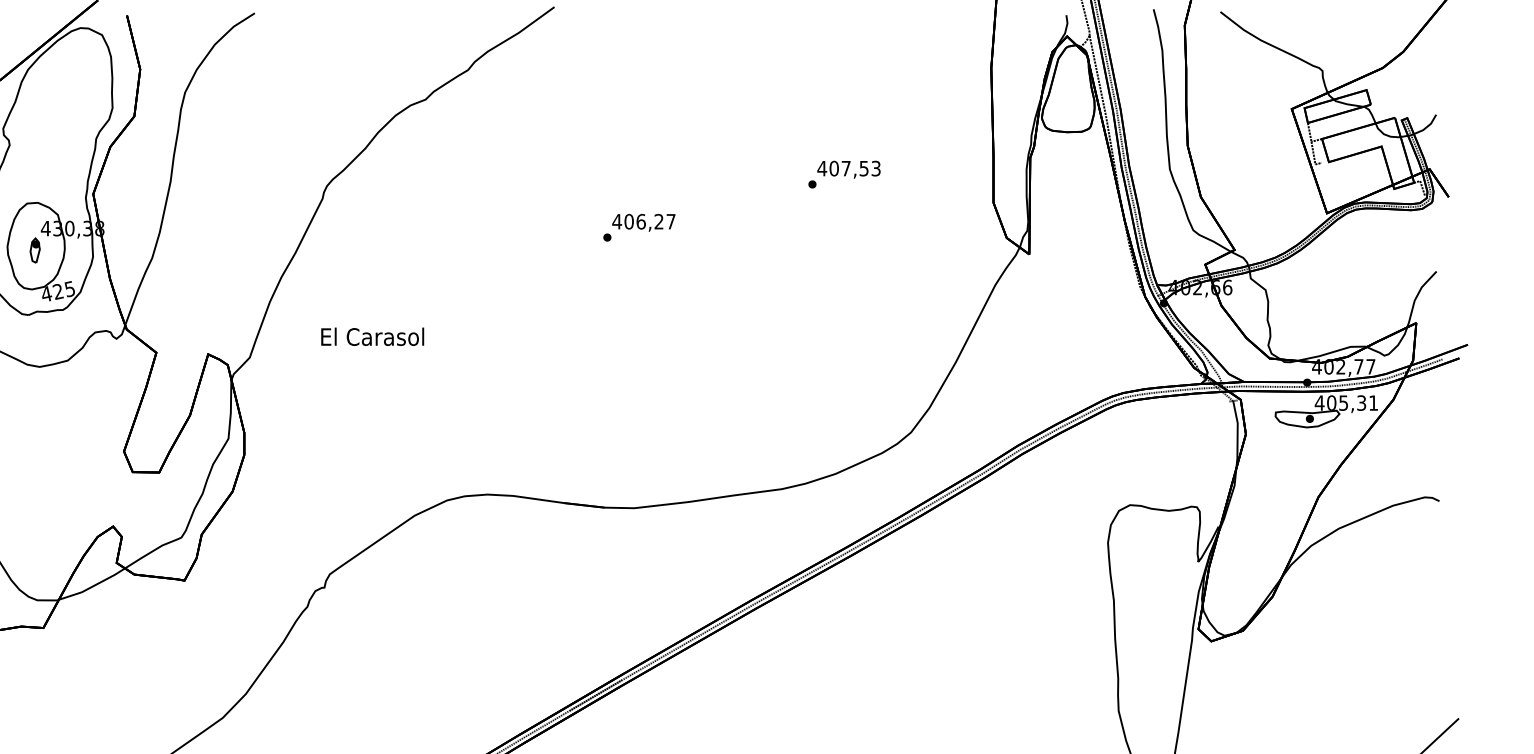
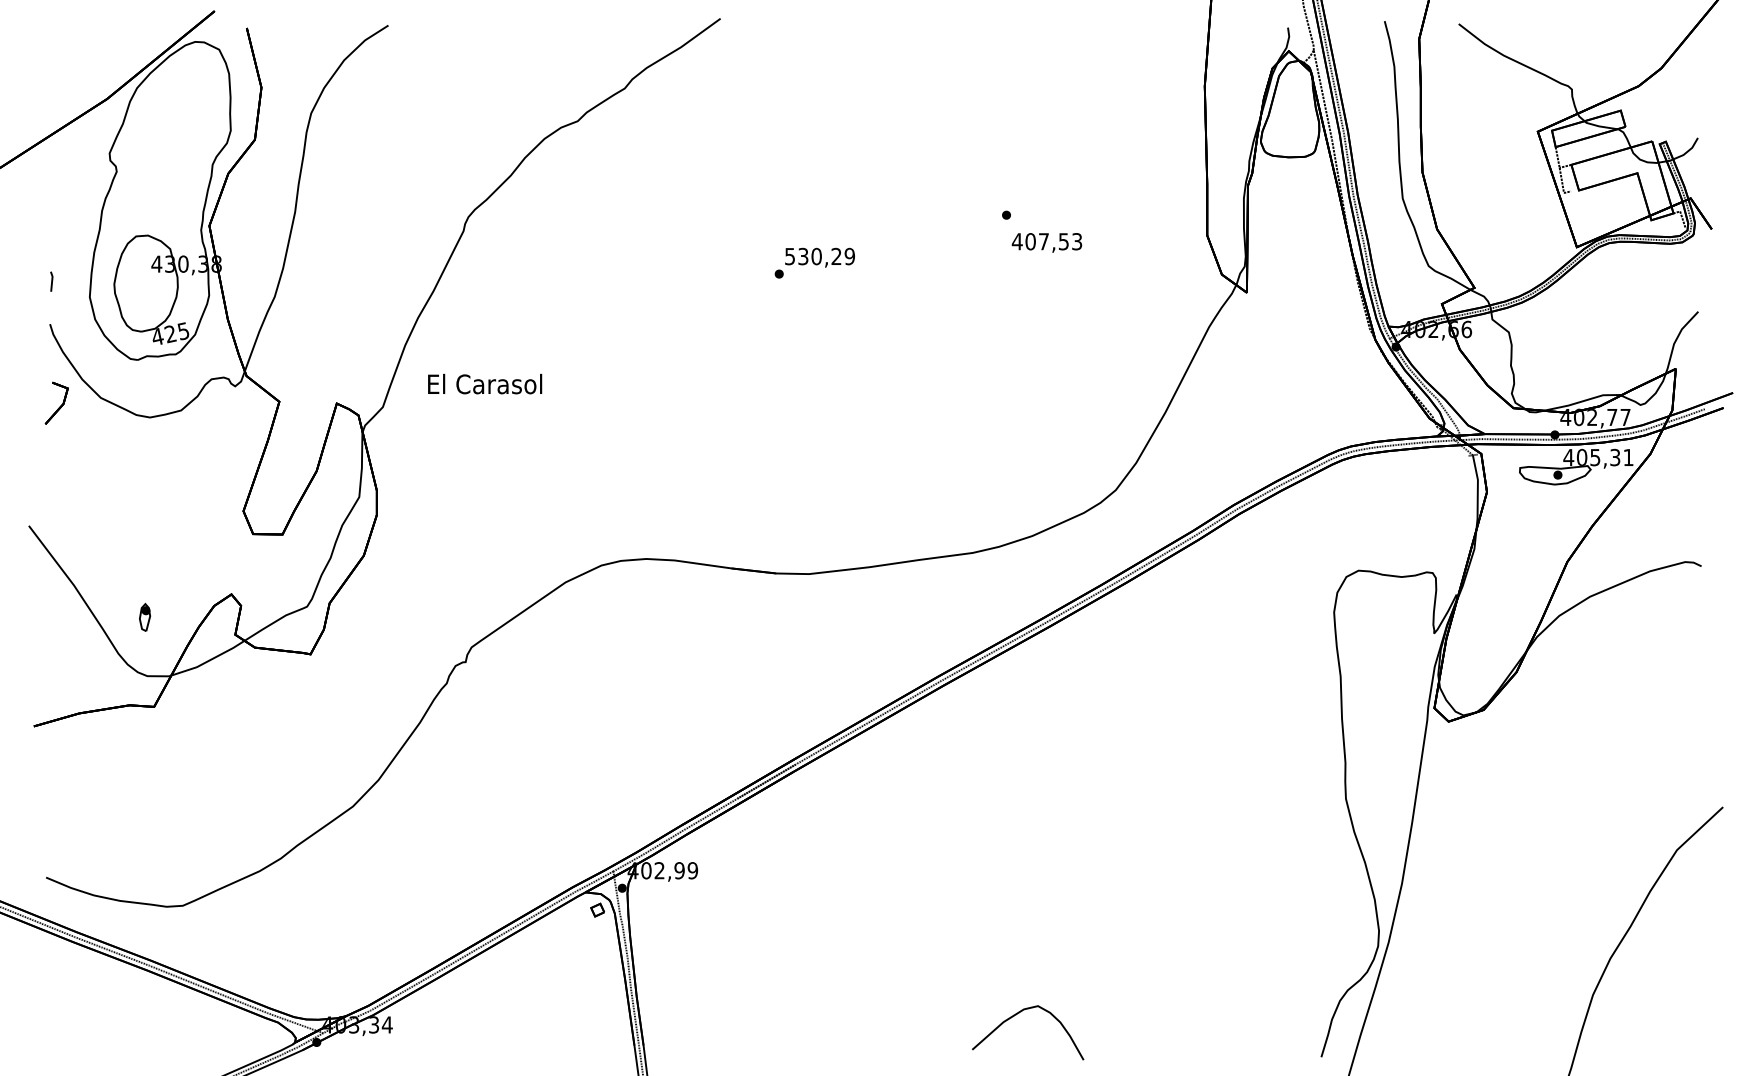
text: (848, 169) -> (1046, 242), moved
text: (643, 221) -> (819, 256), 406,27 -> 530,29
part: (35, 249) -> (145, 616), moved
text: (373, 336) -> (485, 383), moved

